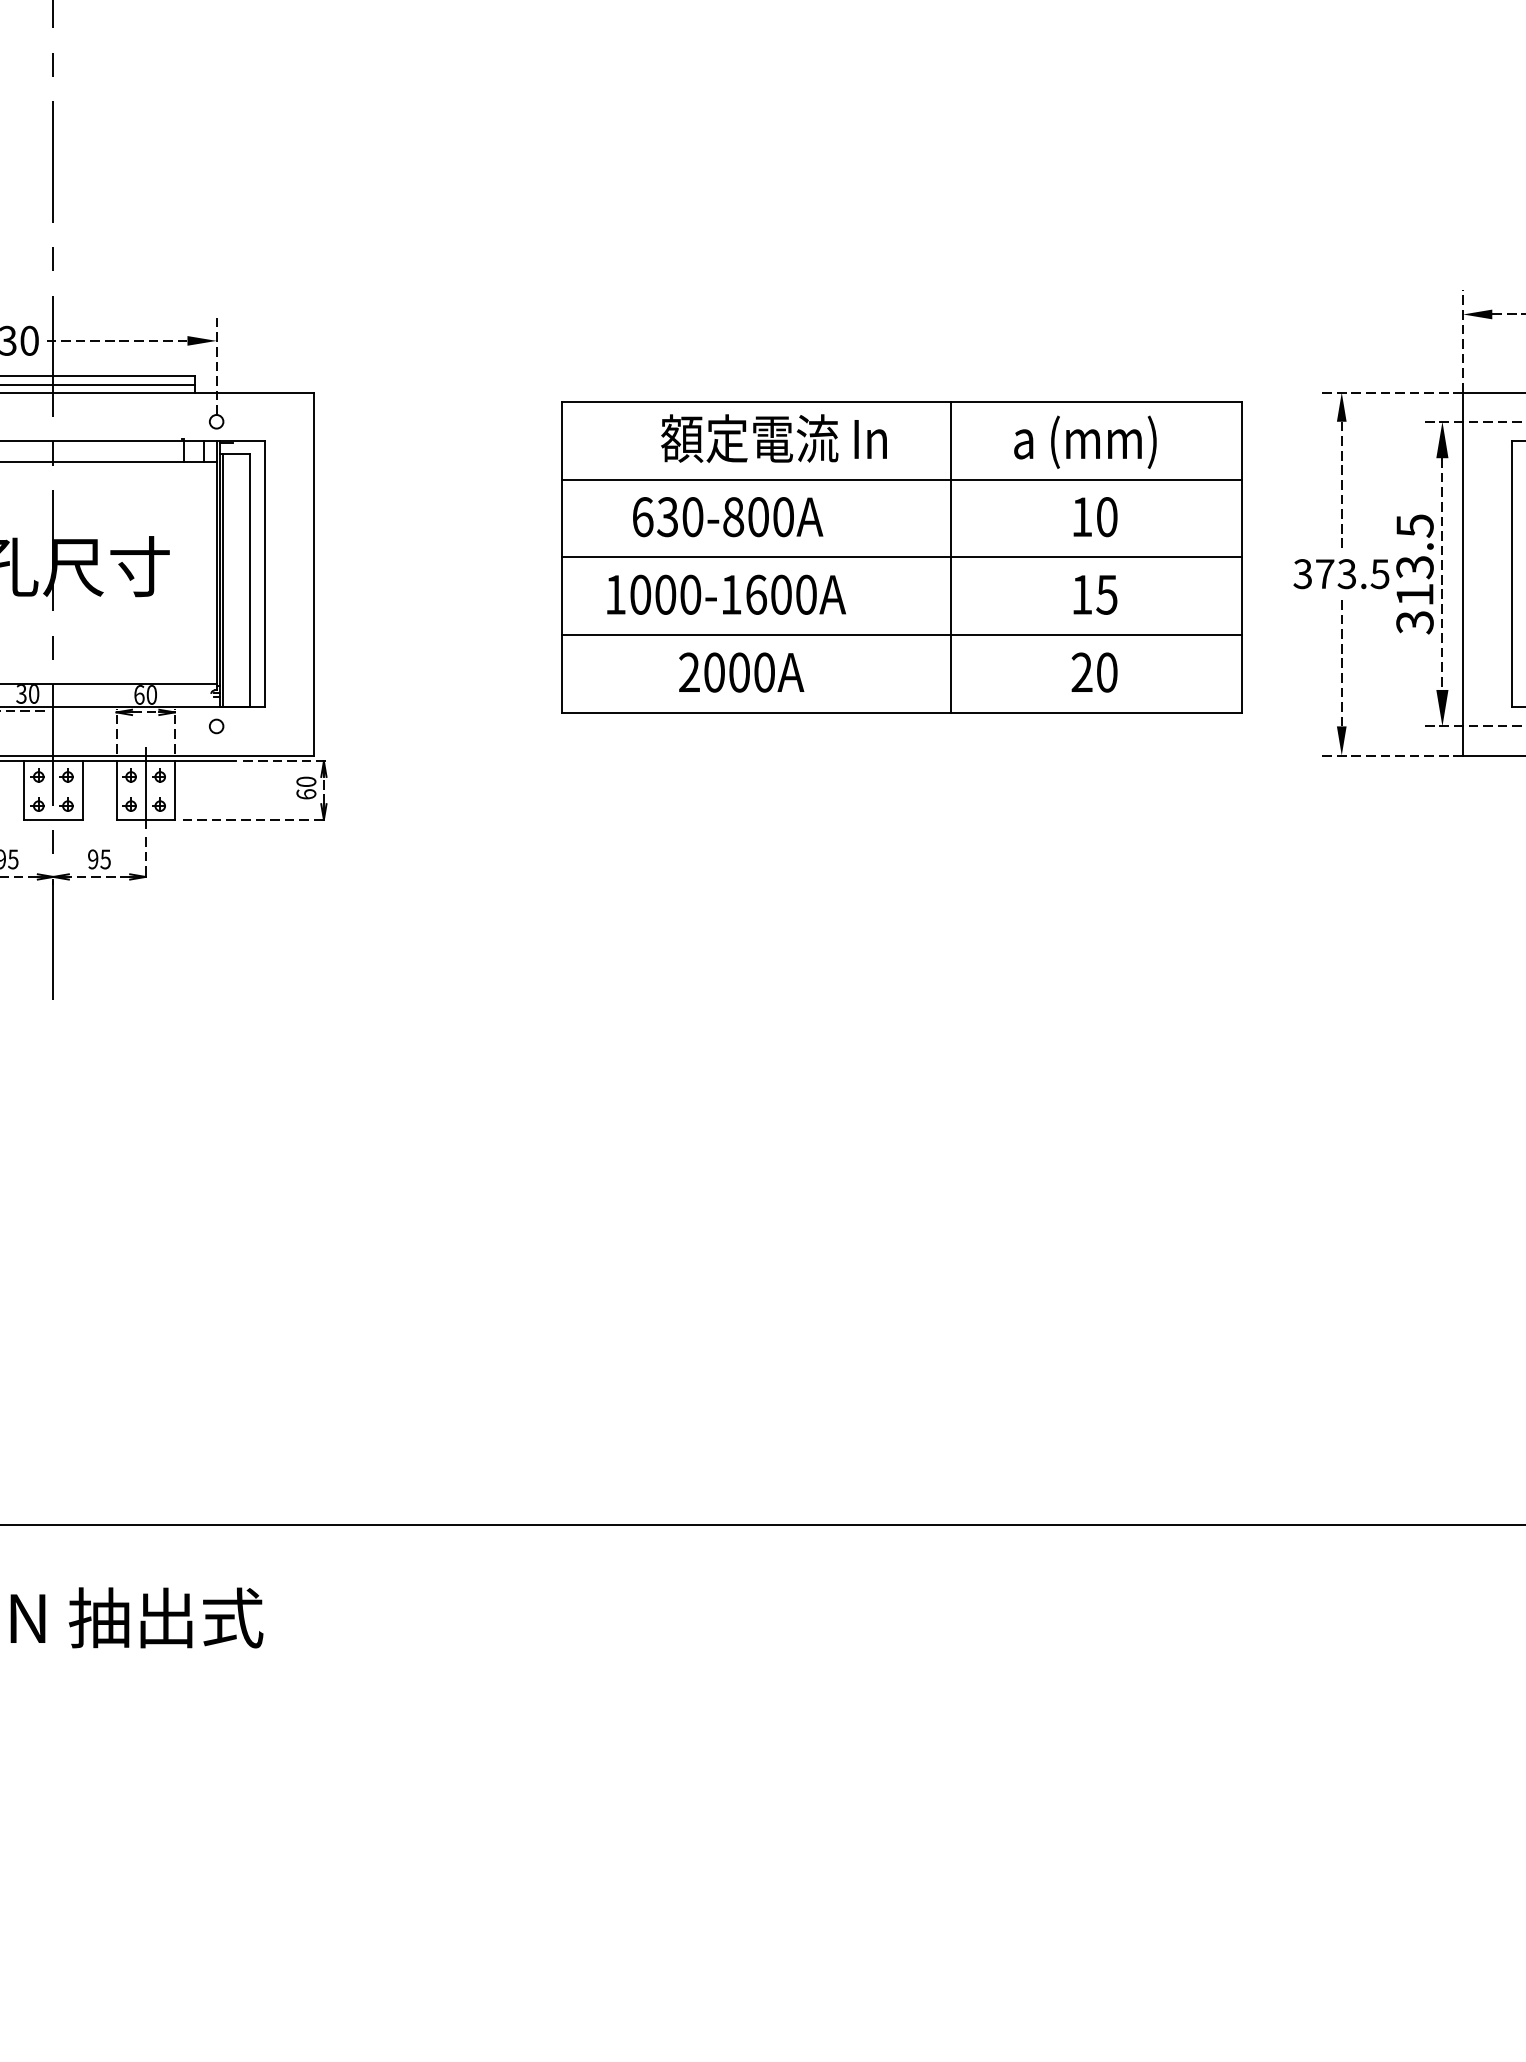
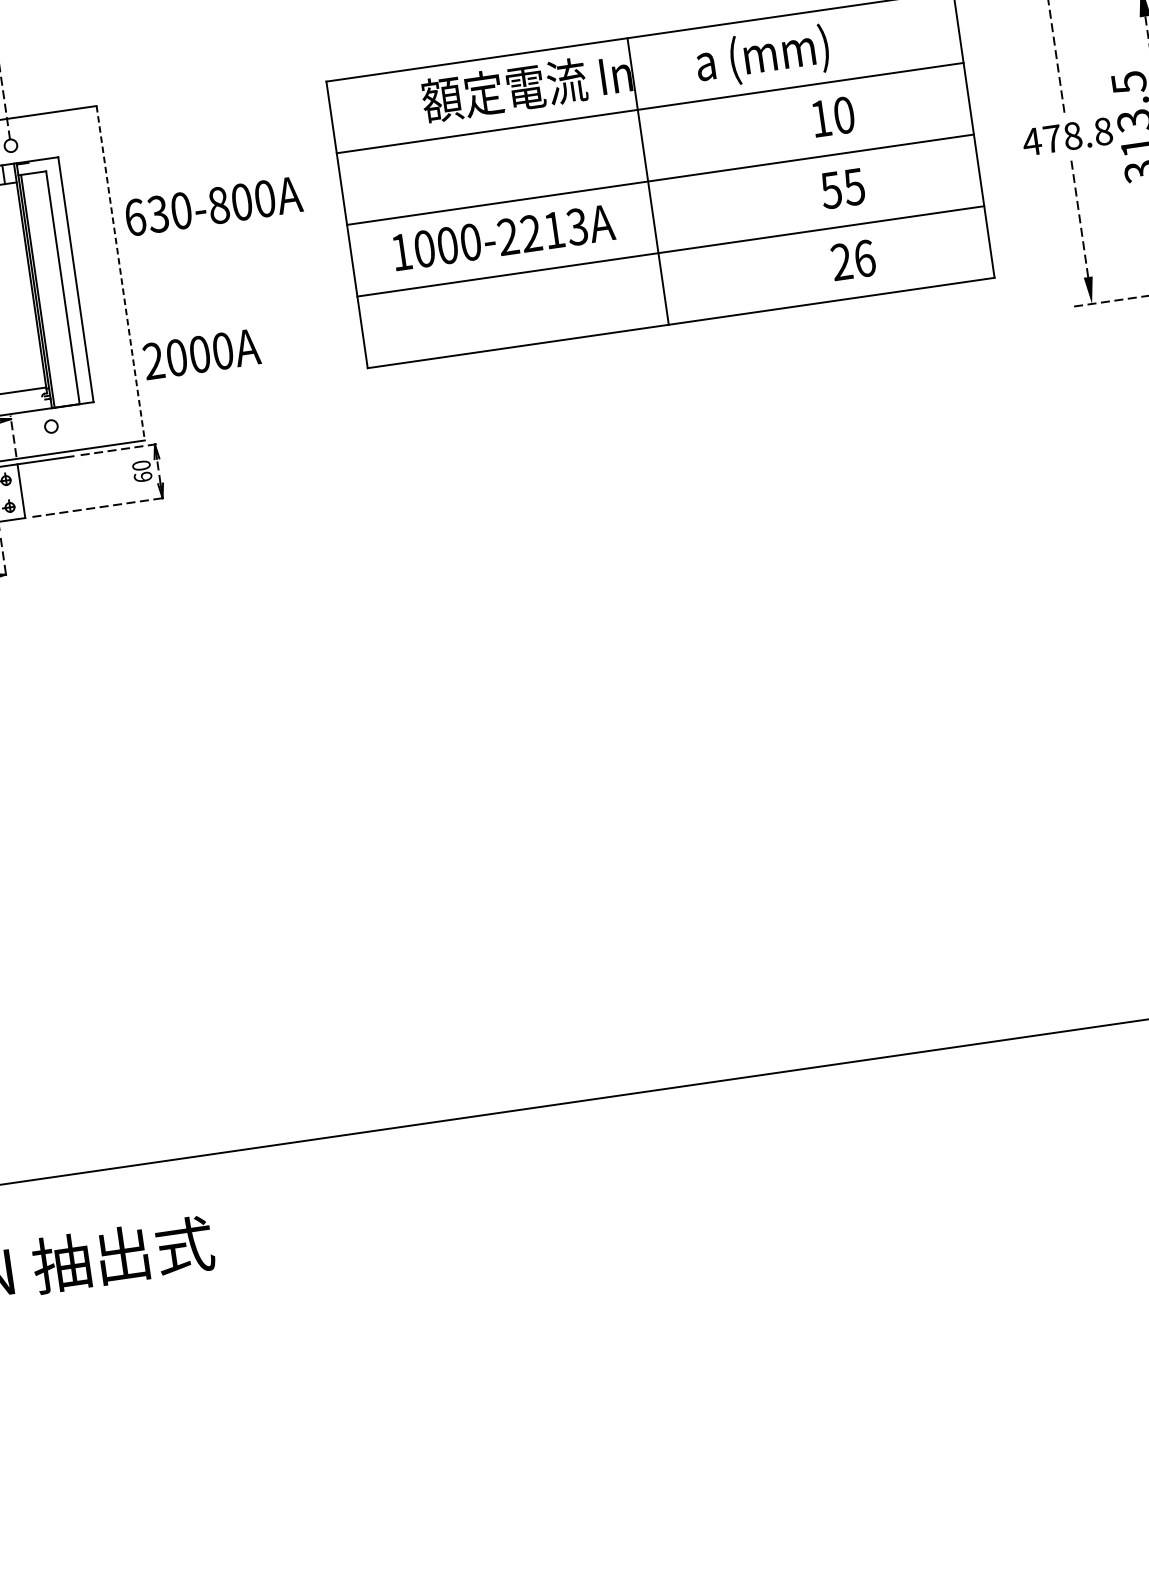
text: (1085, 441) -> (762, 56), moved
text: (728, 517) -> (214, 206), moved
line: (950, 556) -> (647, 180), moved
line: (313, 574) -> (120, 273), solid -> dashed
text: (1340, 574) -> (1066, 137), 373.5 -> 478.8
text: (768, 594) -> (542, 231), 1000-1600A -> 1000-2213A
text: (1081, 594) -> (830, 190), 15 -> 55
text: (741, 672) -> (201, 354), moved
text: (1107, 672) -> (865, 258), 20 -> 26

